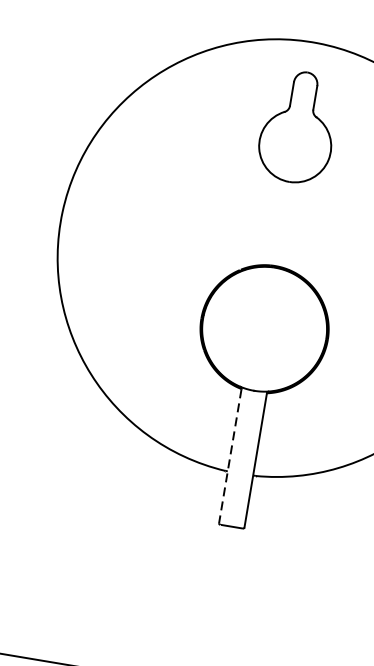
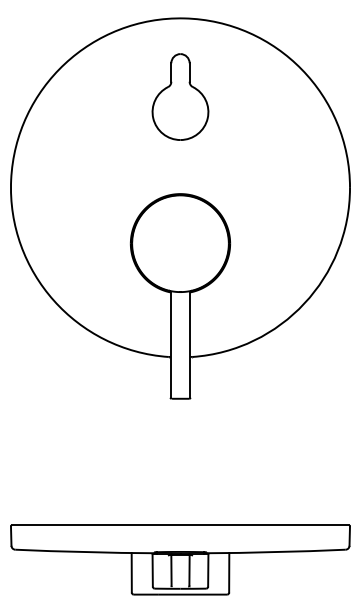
part: (298, 126) -> (180, 96), moved
line: (230, 456) -> (170, 345), dashed -> solid

